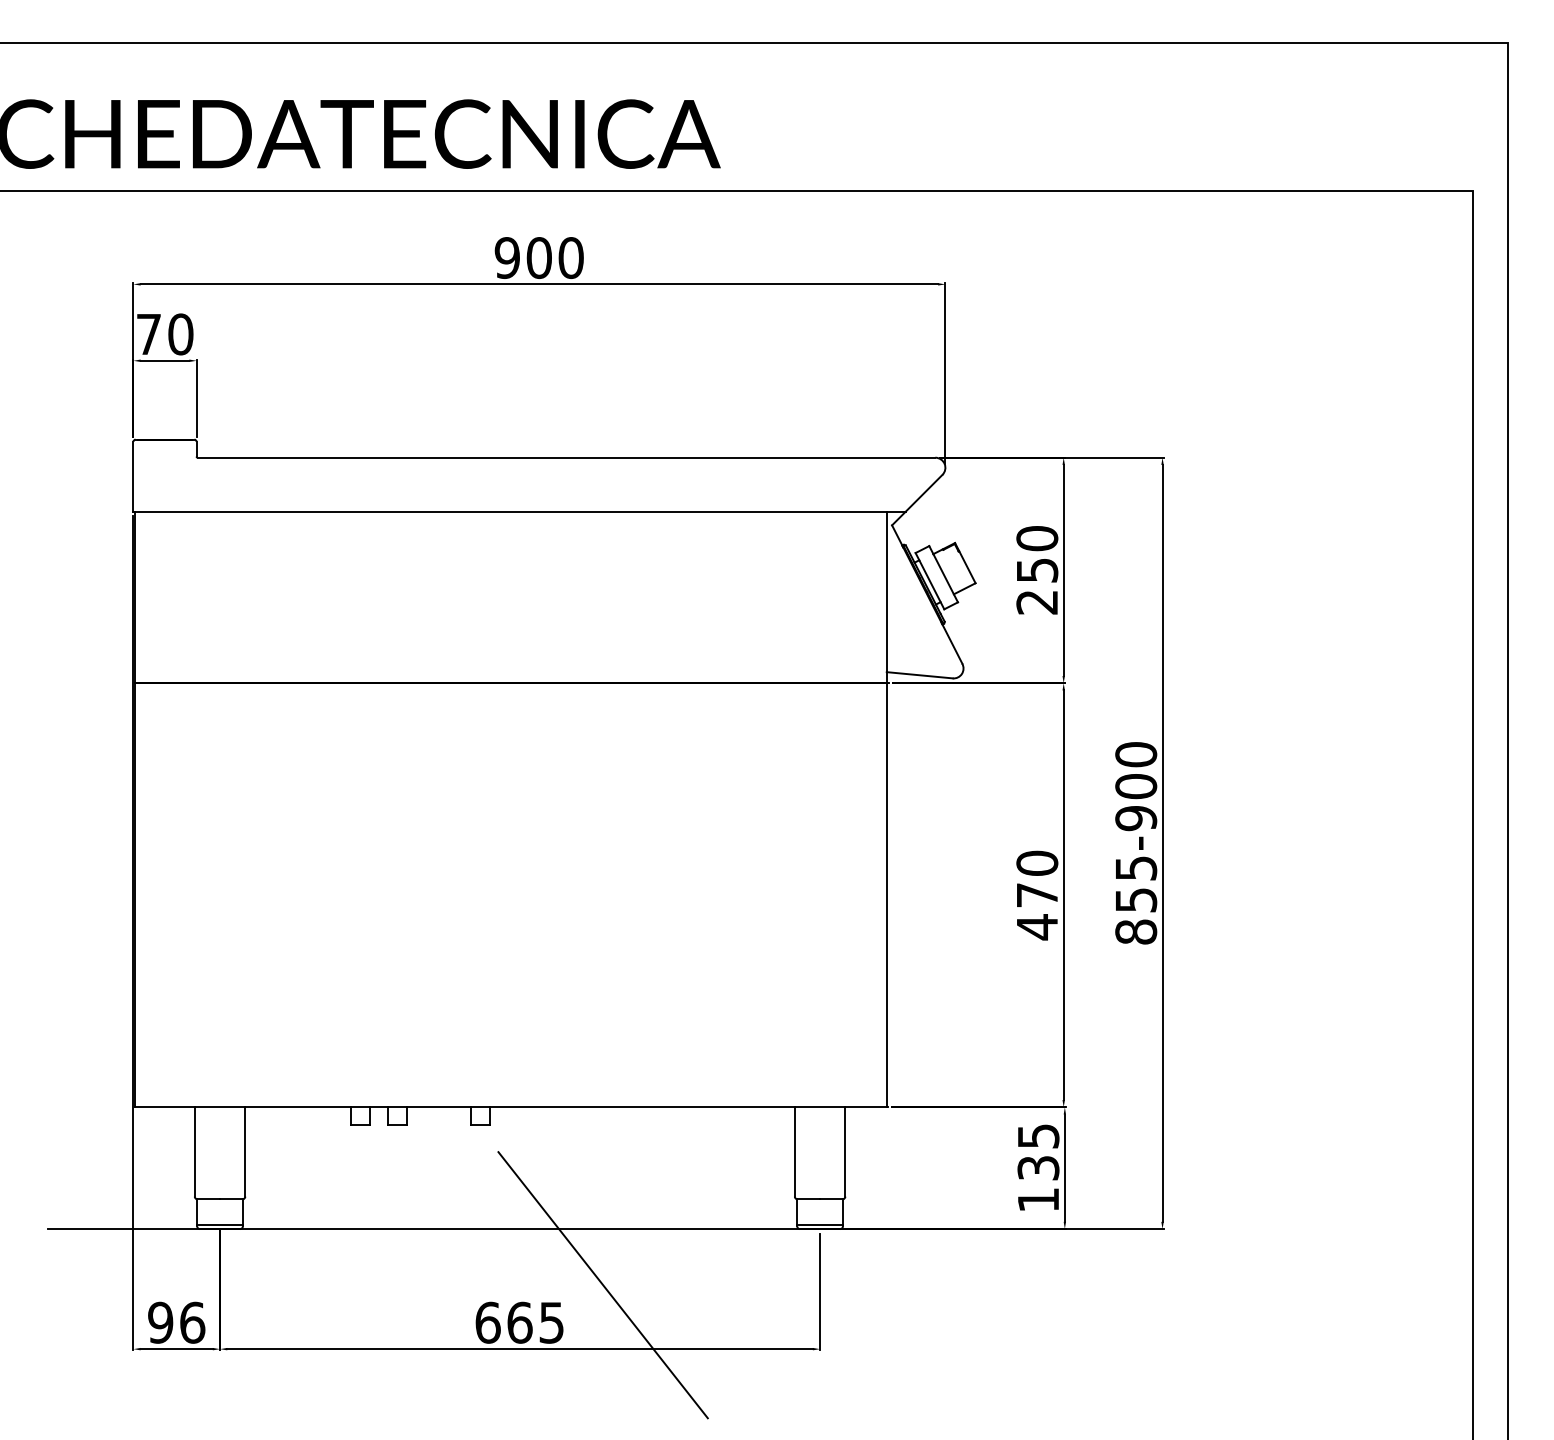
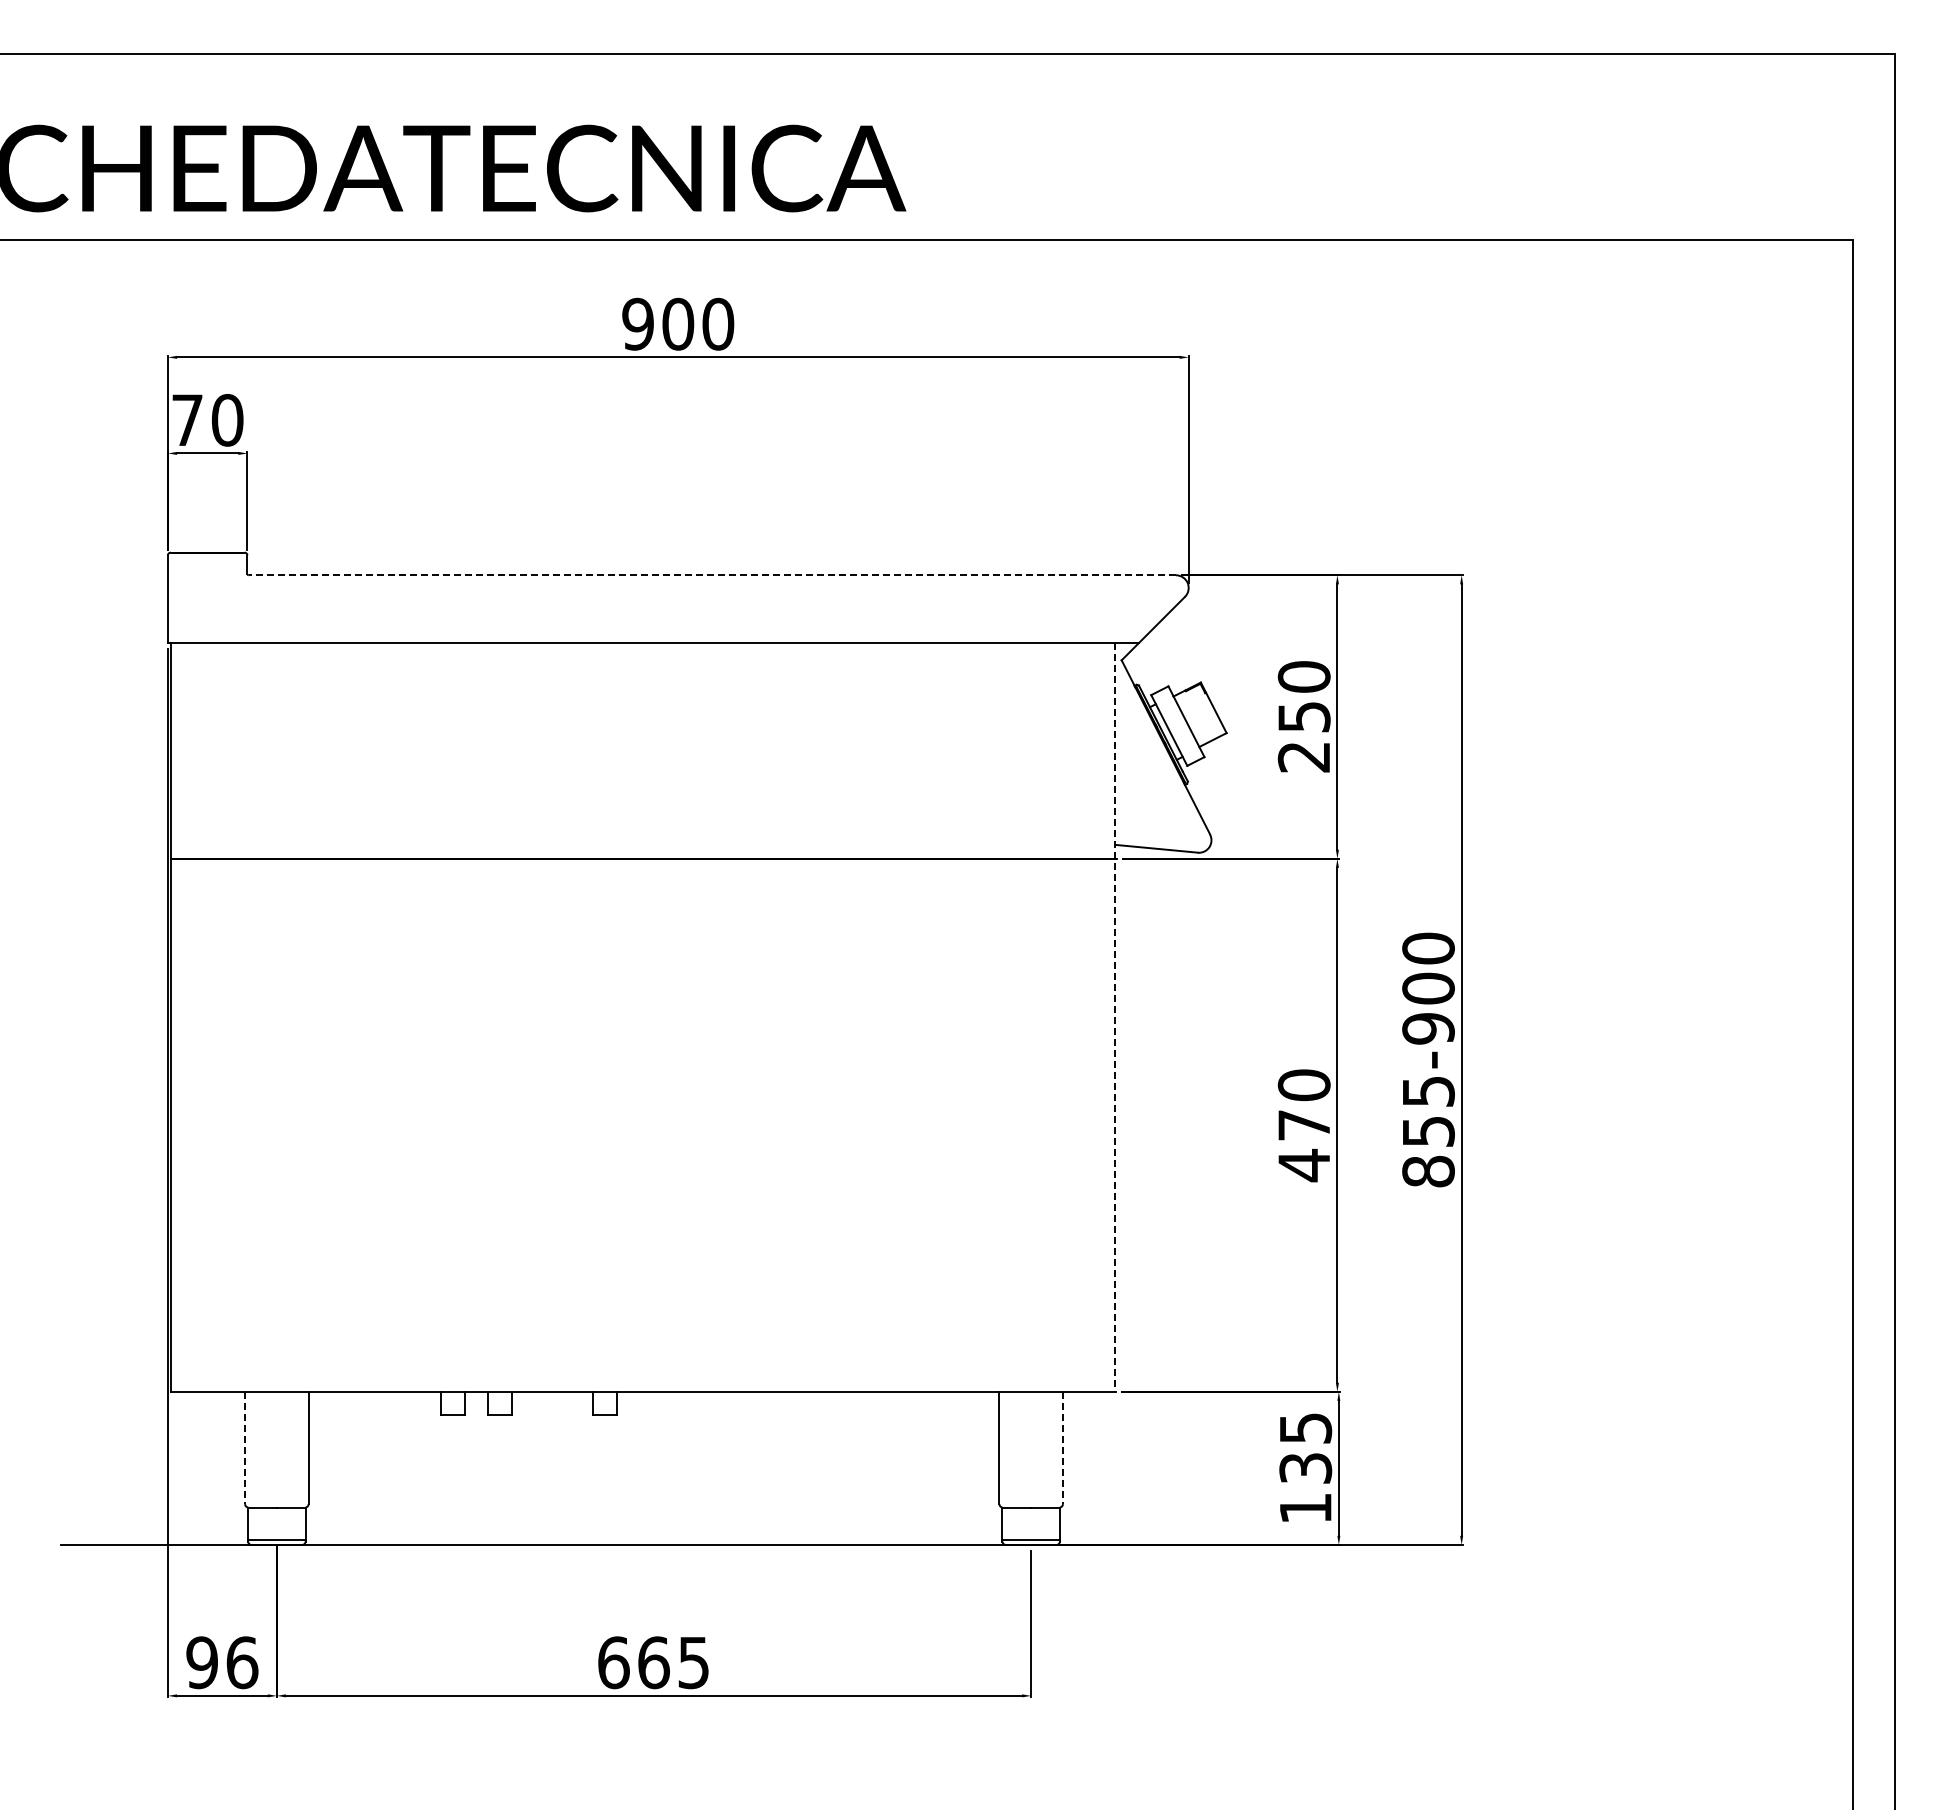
line: (566, 457) -> (712, 575), solid -> dashed
line: (886, 810) -> (1114, 1018), solid -> dashed
line: (195, 1152) -> (245, 1448), solid -> dashed
line: (845, 1152) -> (1062, 1448), solid -> dashed
line: (603, 1285) -> (758, 1615), removed

